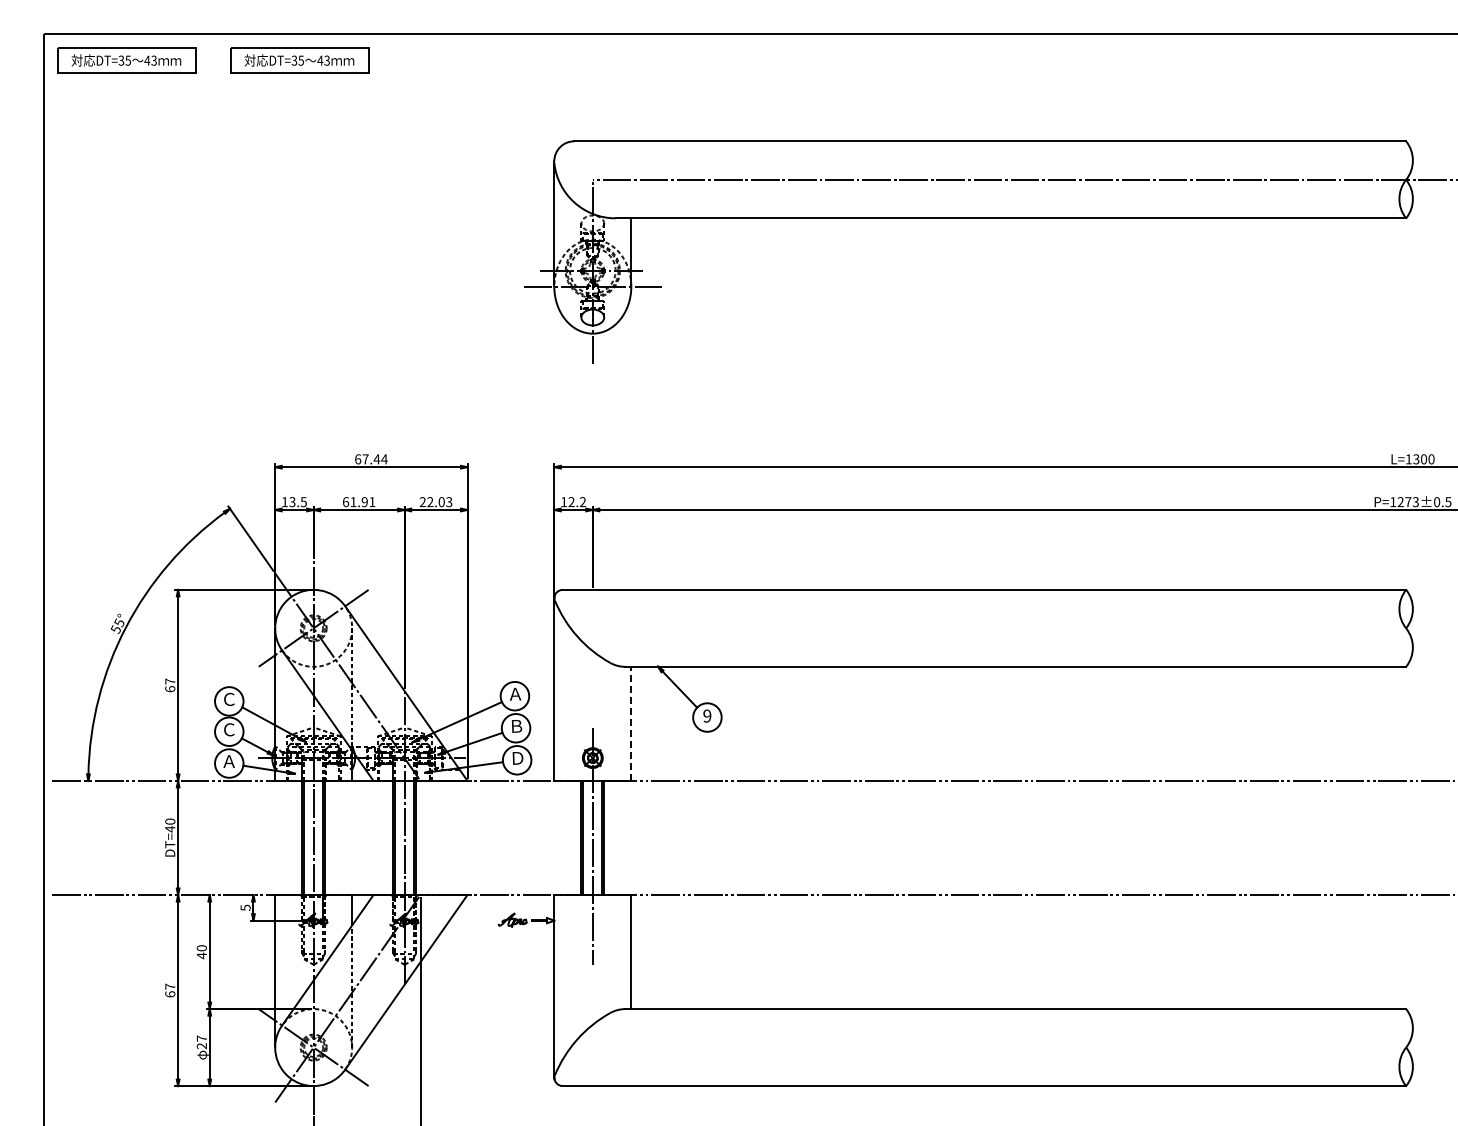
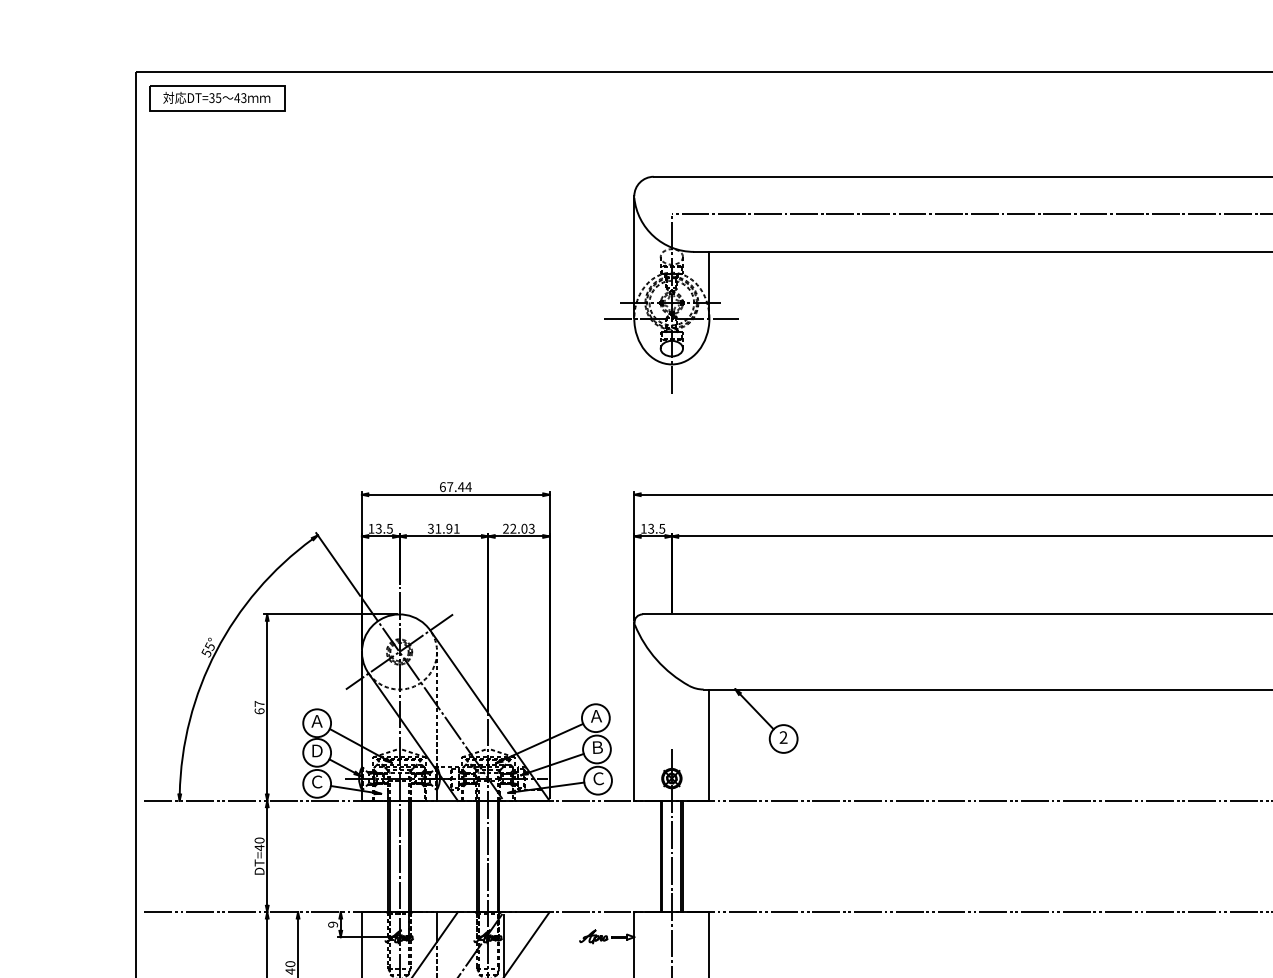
part: (299, 60) -> (385, 97), removed
text: (345, 502) -> (430, 529), 61.91 -> 31.91
text: (577, 502) -> (656, 529), 12.2 -> 13.5
text: (228, 699) -> (316, 721), Ｃ -> Ａ
text: (707, 716) -> (783, 737), 9 -> 2
line: (631, 723) -> (709, 744), dashed -> solid
text: (229, 729) -> (317, 750), Ｃ -> Ｄ
text: (517, 757) -> (598, 777), Ｄ -> Ｃ
text: (228, 761) -> (316, 781), Ａ -> Ｃ
text: (245, 907) -> (332, 924), 5 -> 9

